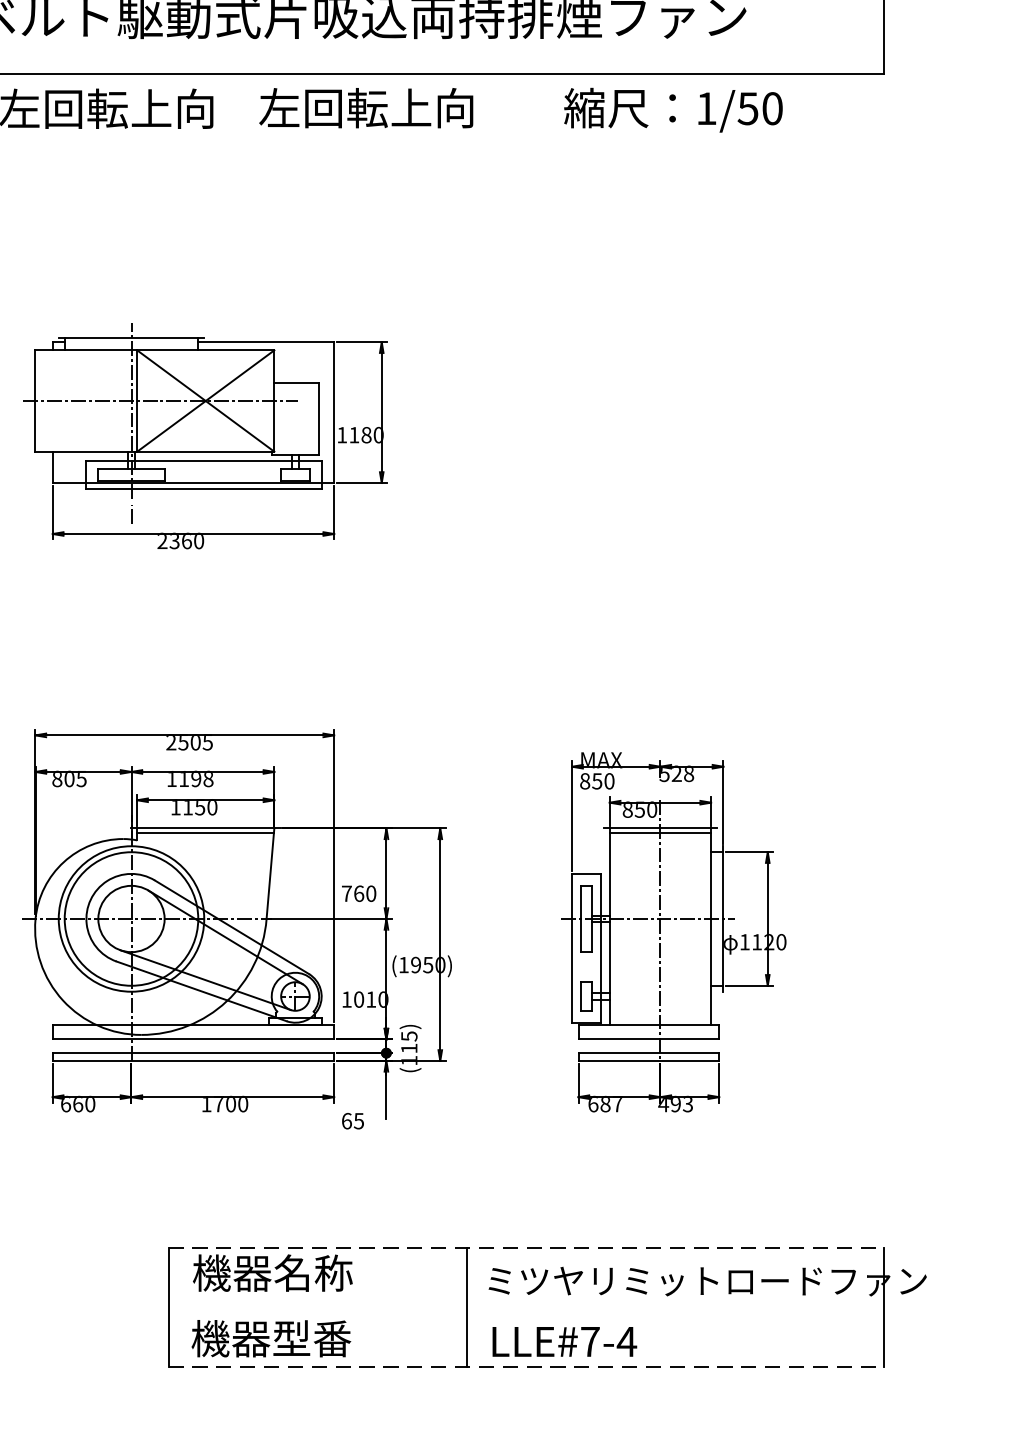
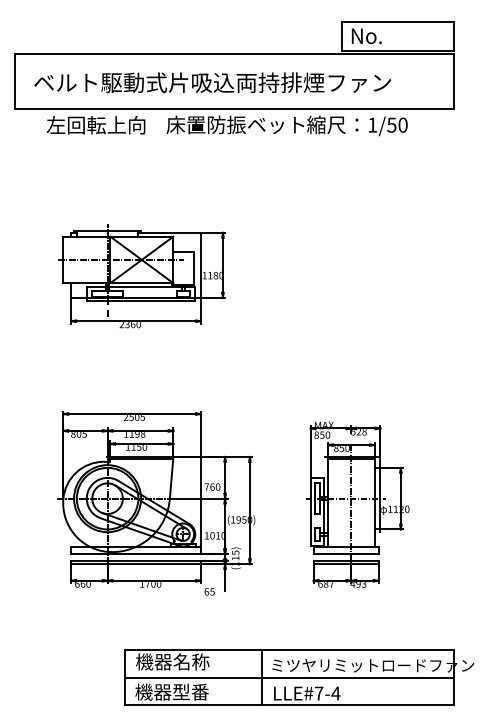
text: (408, 107) -> (235, 124), 左回転上向 -> 床置防振ベット
line: (526, 1248) -> (289, 650), dashed -> solid
line: (526, 1306) -> (289, 677), added
line: (526, 1367) -> (289, 705), dashed -> solid

